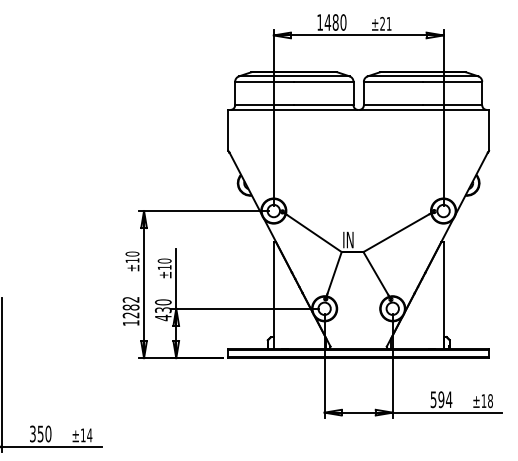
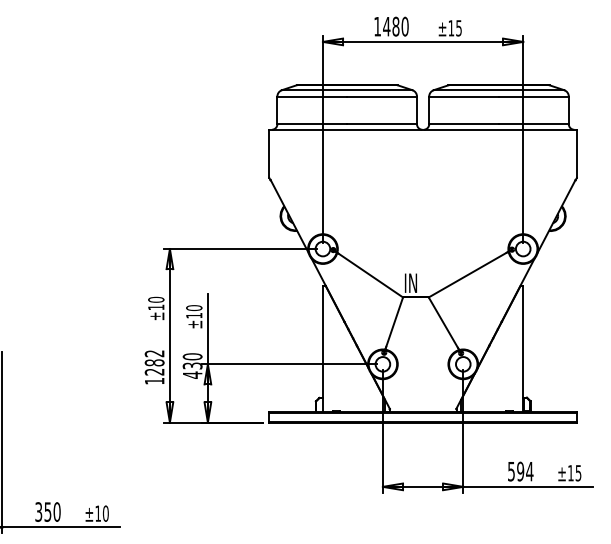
text: (385, 23) -> (454, 27), ±21 -> ±15
text: (490, 401) -> (578, 473), ±18 -> ±15
text: (89, 435) -> (105, 513), ±14 -> ±10

